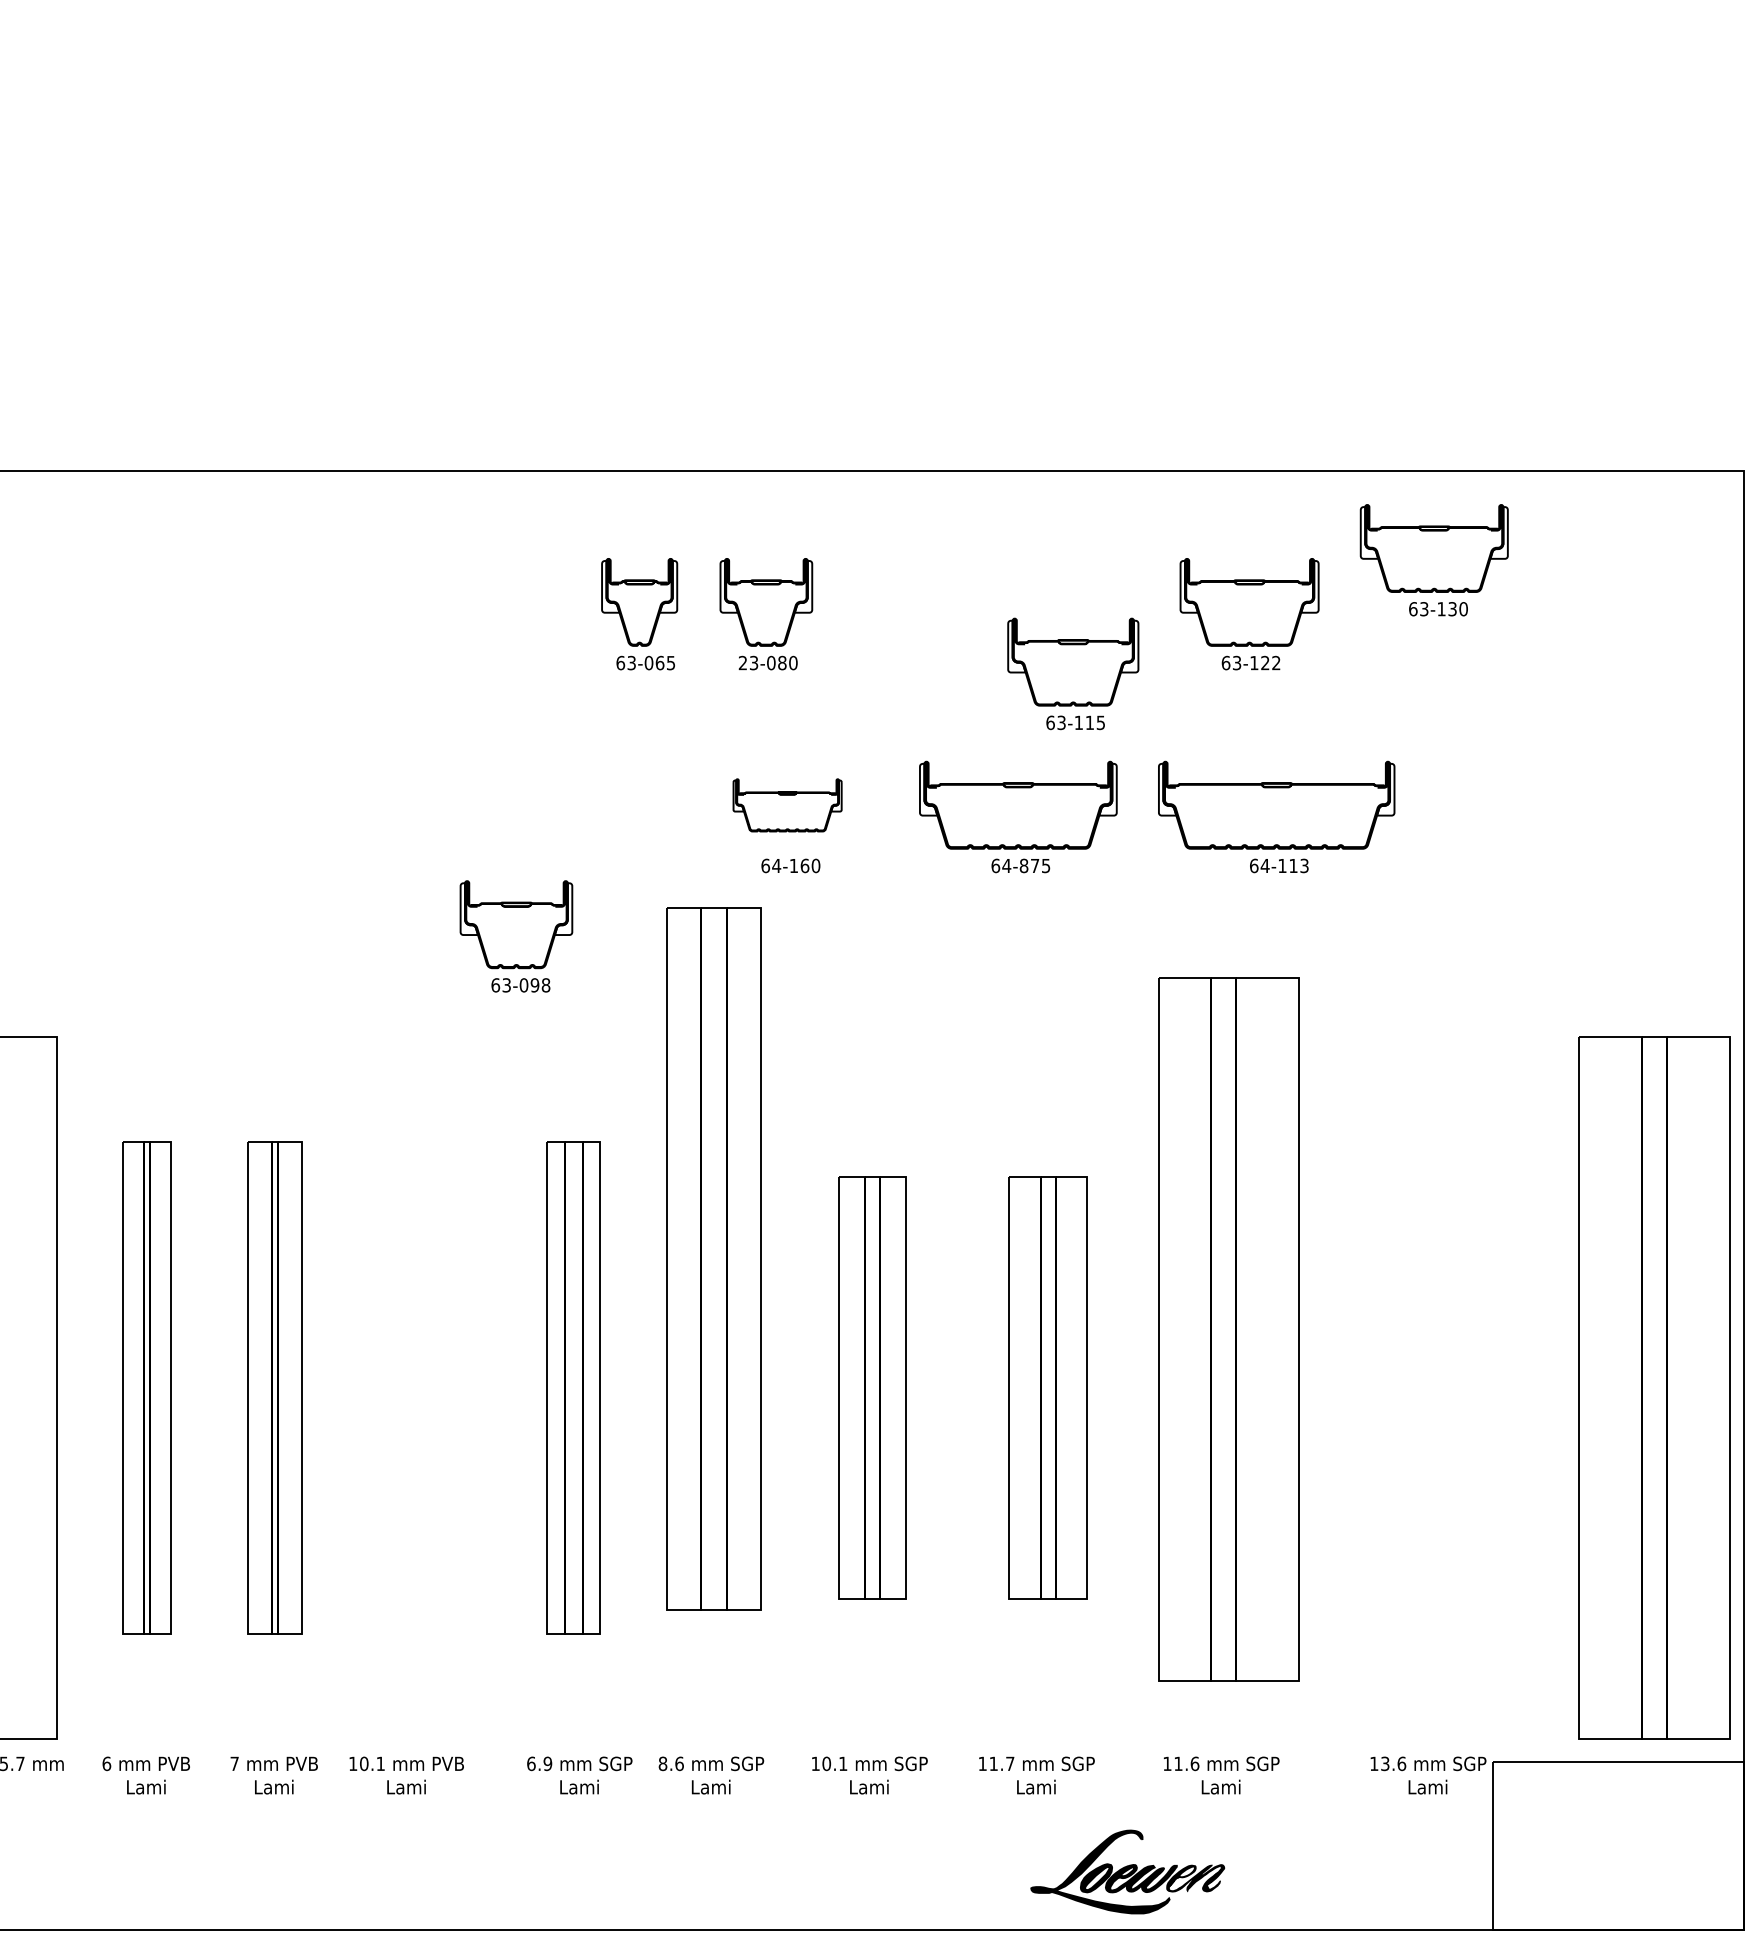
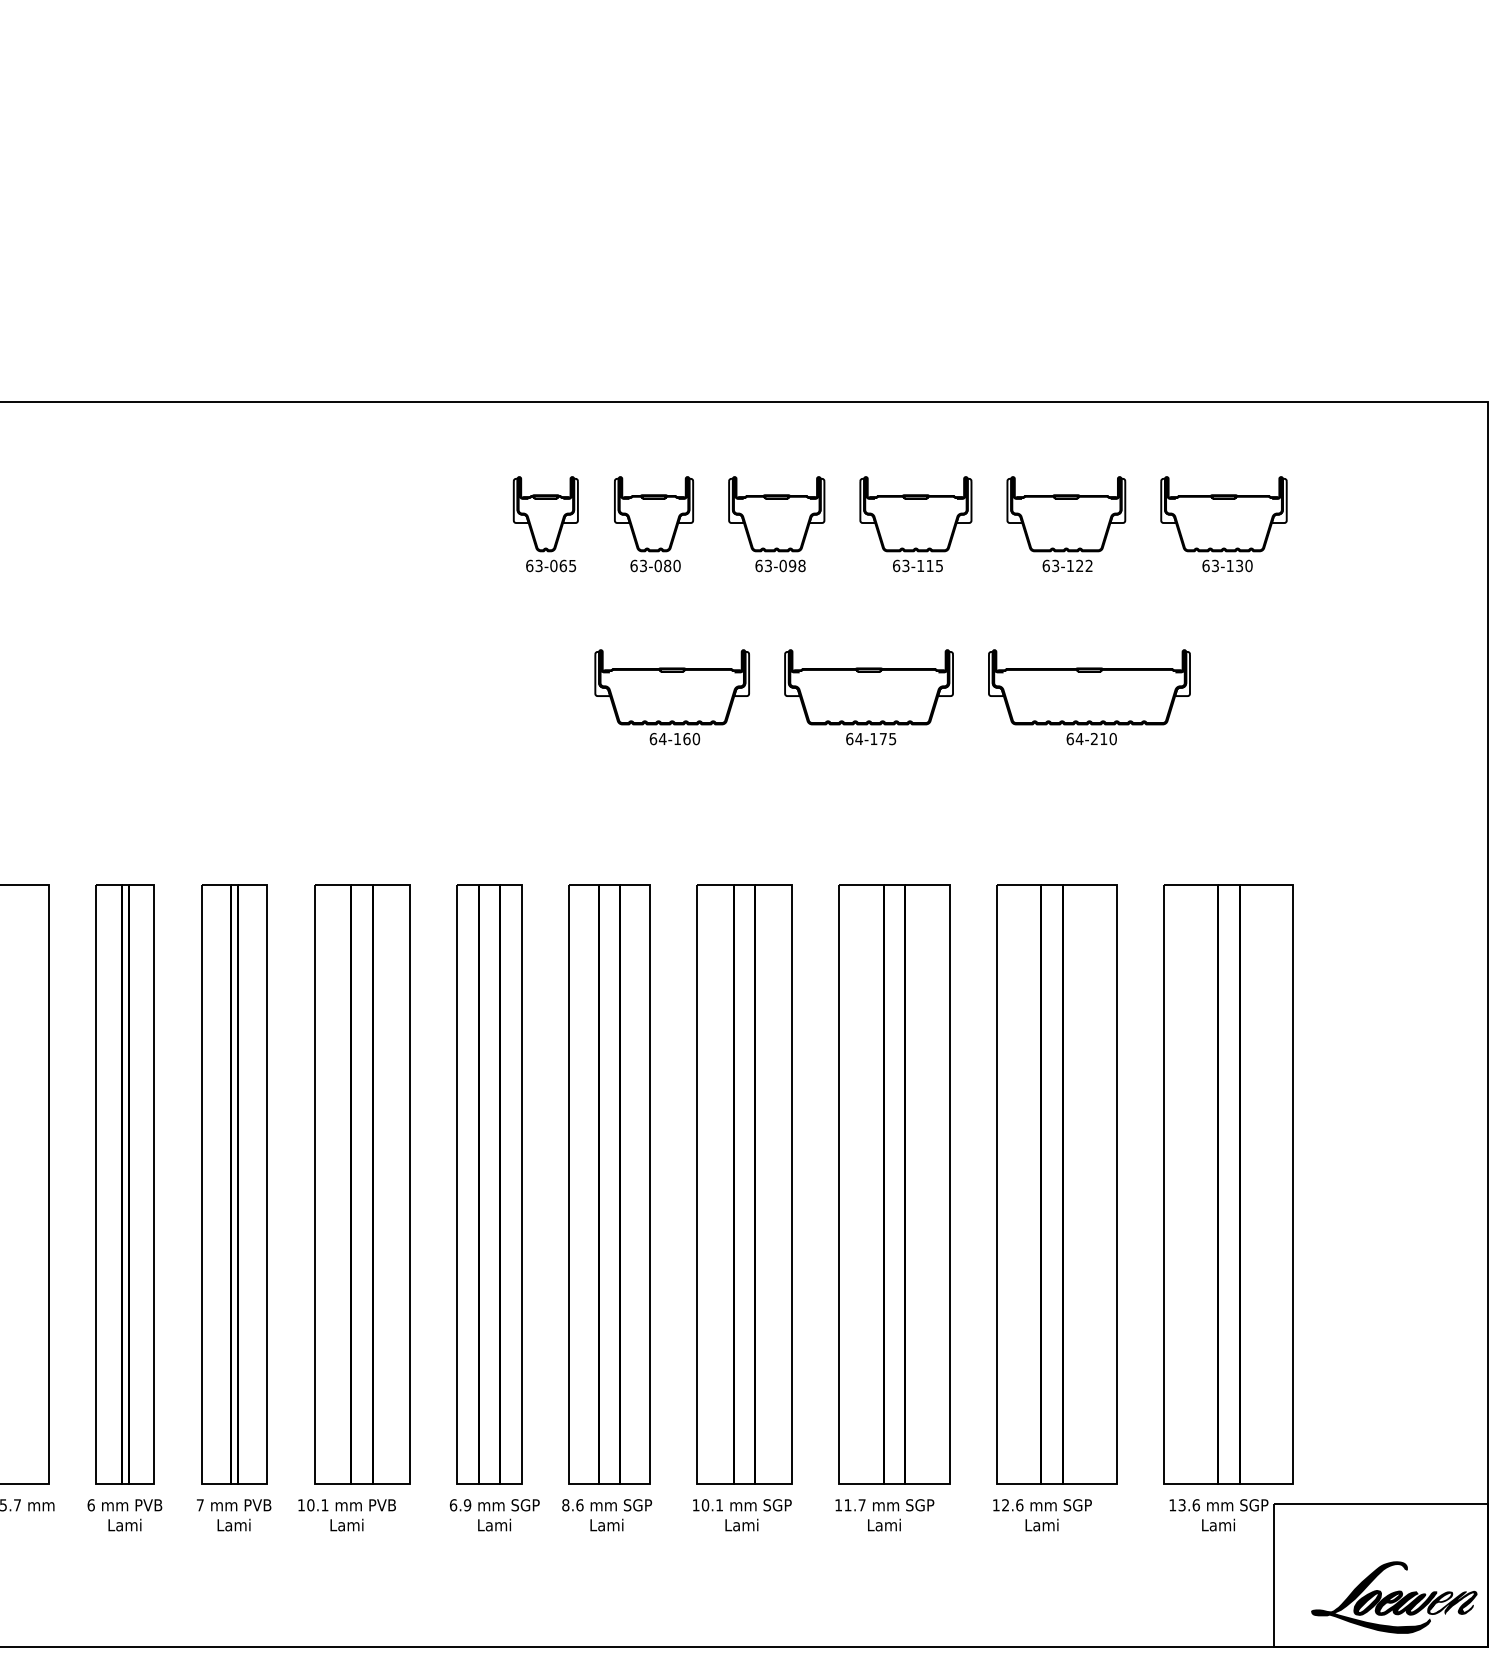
part: (1433, 560) -> (1223, 524), moved
text: (742, 662) -> (633, 565), 23-080 -> 63-080
part: (1072, 674) -> (915, 524), moved
part: (786, 805) -> (671, 687), size x1.67
text: (1023, 866) -> (873, 739), 64-875 -> 64-175
text: (1293, 866) -> (1103, 739), 64-113 -> 64-210
part: (516, 936) -> (776, 524), moved
part: (714, 1259) -> (609, 1184), moved
part: (1228, 1329) -> (1056, 1184), moved
part: (145, 1387) -> (124, 1184), size x1.43
part: (274, 1387) -> (234, 1184), size x1.43
part: (424, 1387) -> (362, 1184), added
part: (573, 1387) -> (489, 1184), size x1.43
part: (872, 1387) -> (744, 1184), size x1.67
part: (1048, 1387) -> (894, 1184), size x1.67
part: (1654, 1387) -> (1228, 1184), moved
text: (1178, 1764) -> (1005, 1505), 11.6 -> 12.6
part: (1127, 1871) -> (1394, 1597), moved

